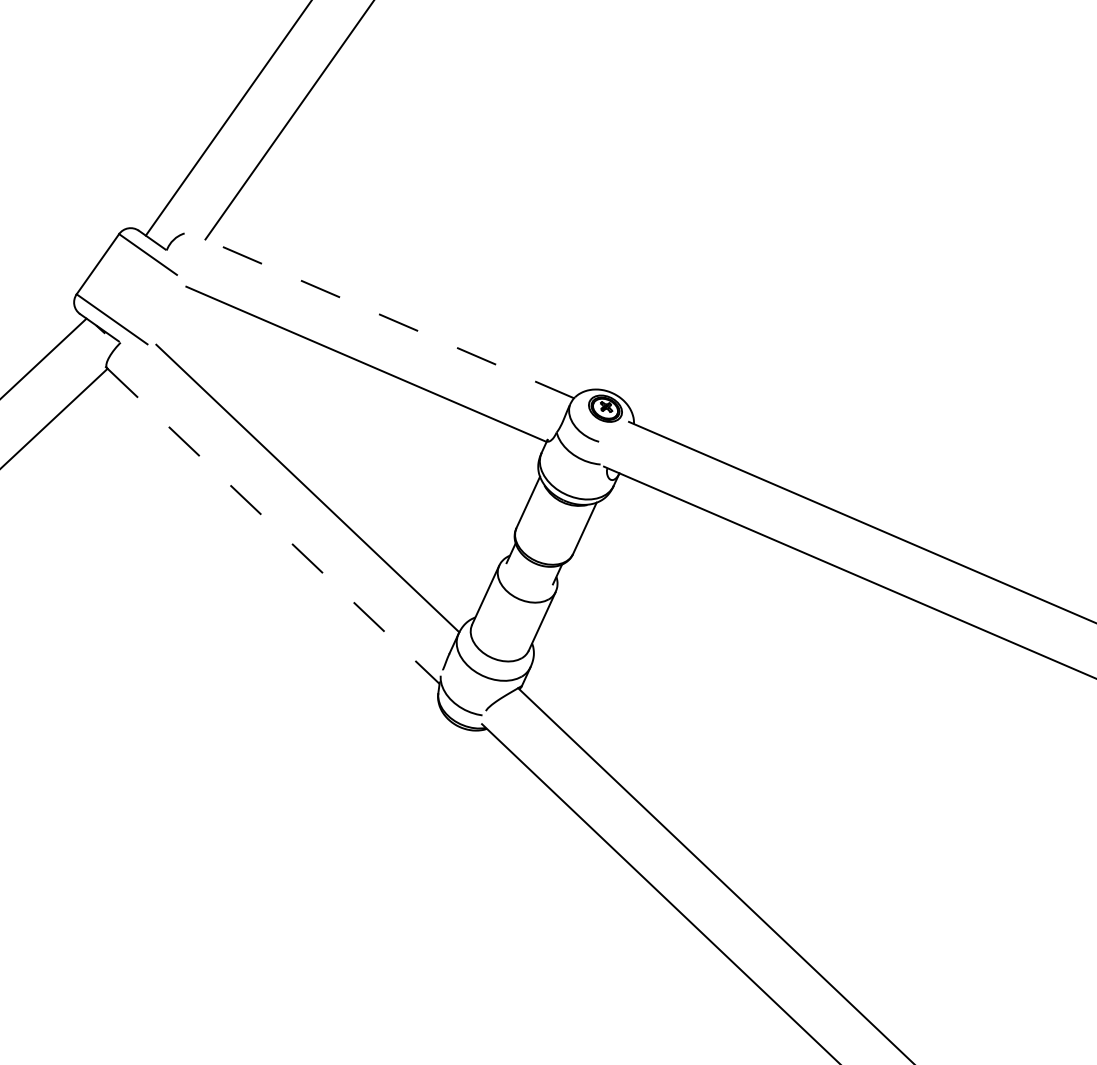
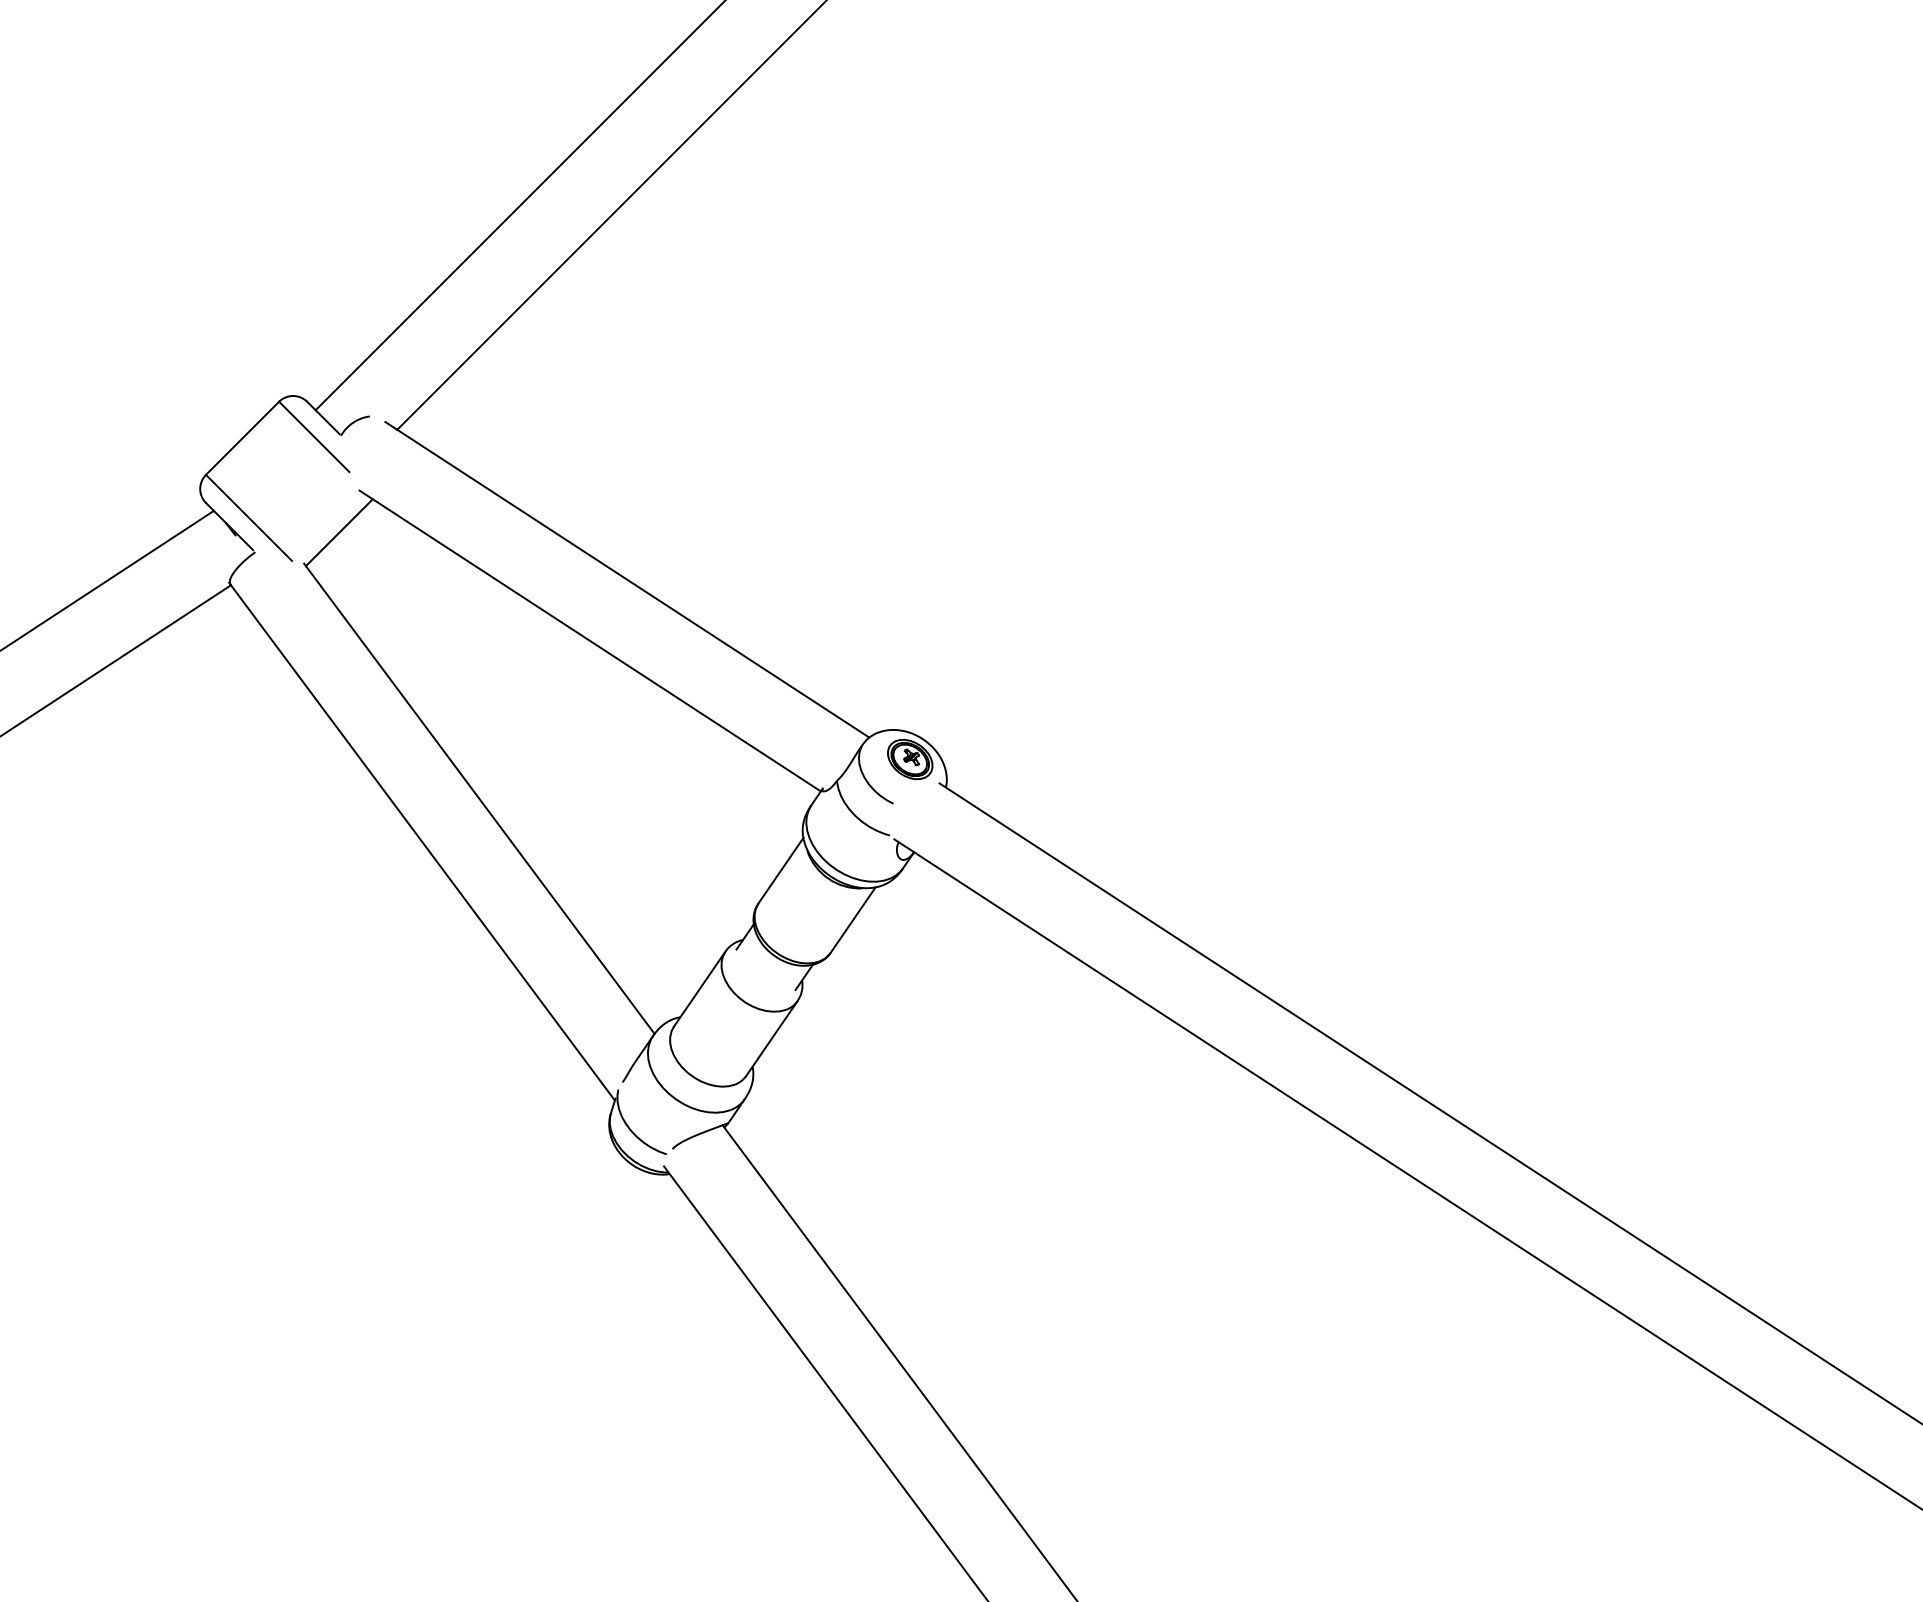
line: (385, 316) -> (627, 579), dashed -> solid
line: (176, 318) -> (338, 532), added
line: (273, 526) -> (422, 842), dashed -> solid

